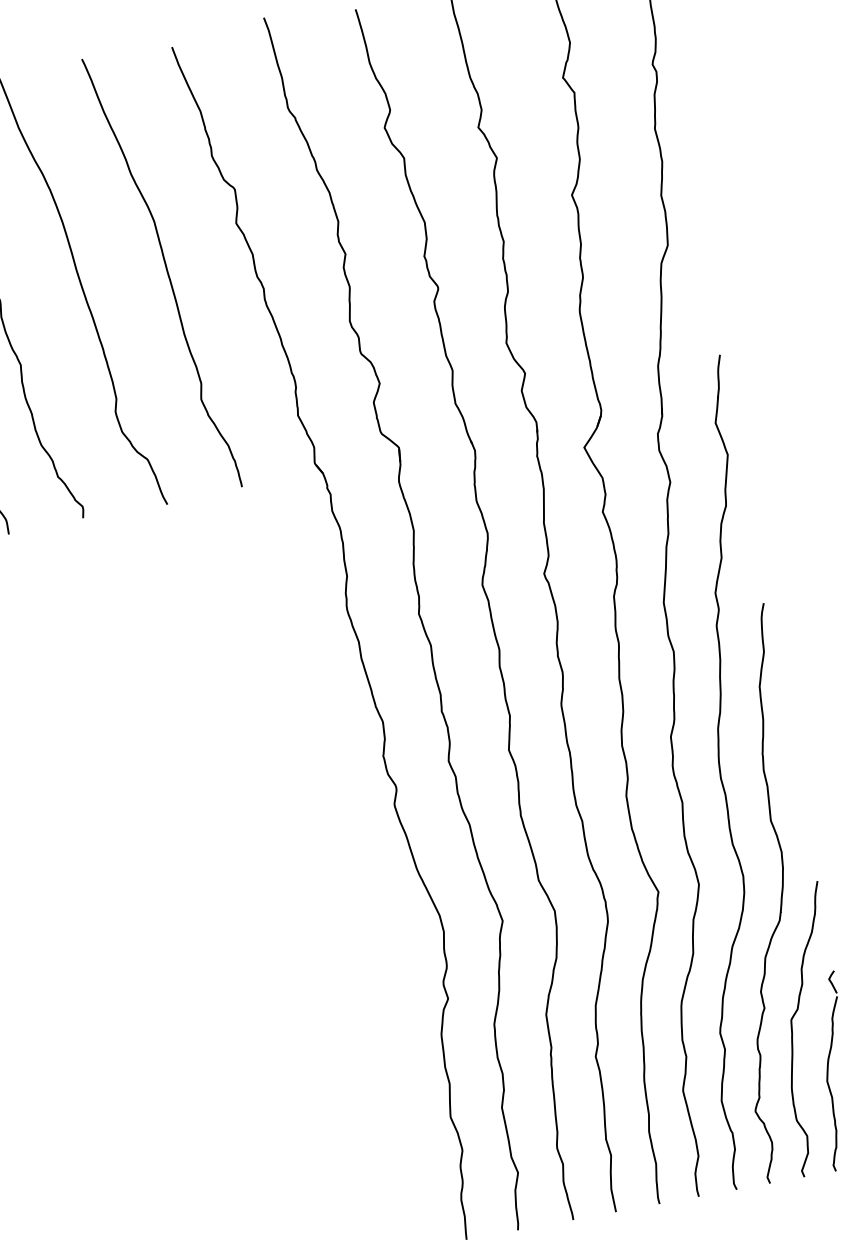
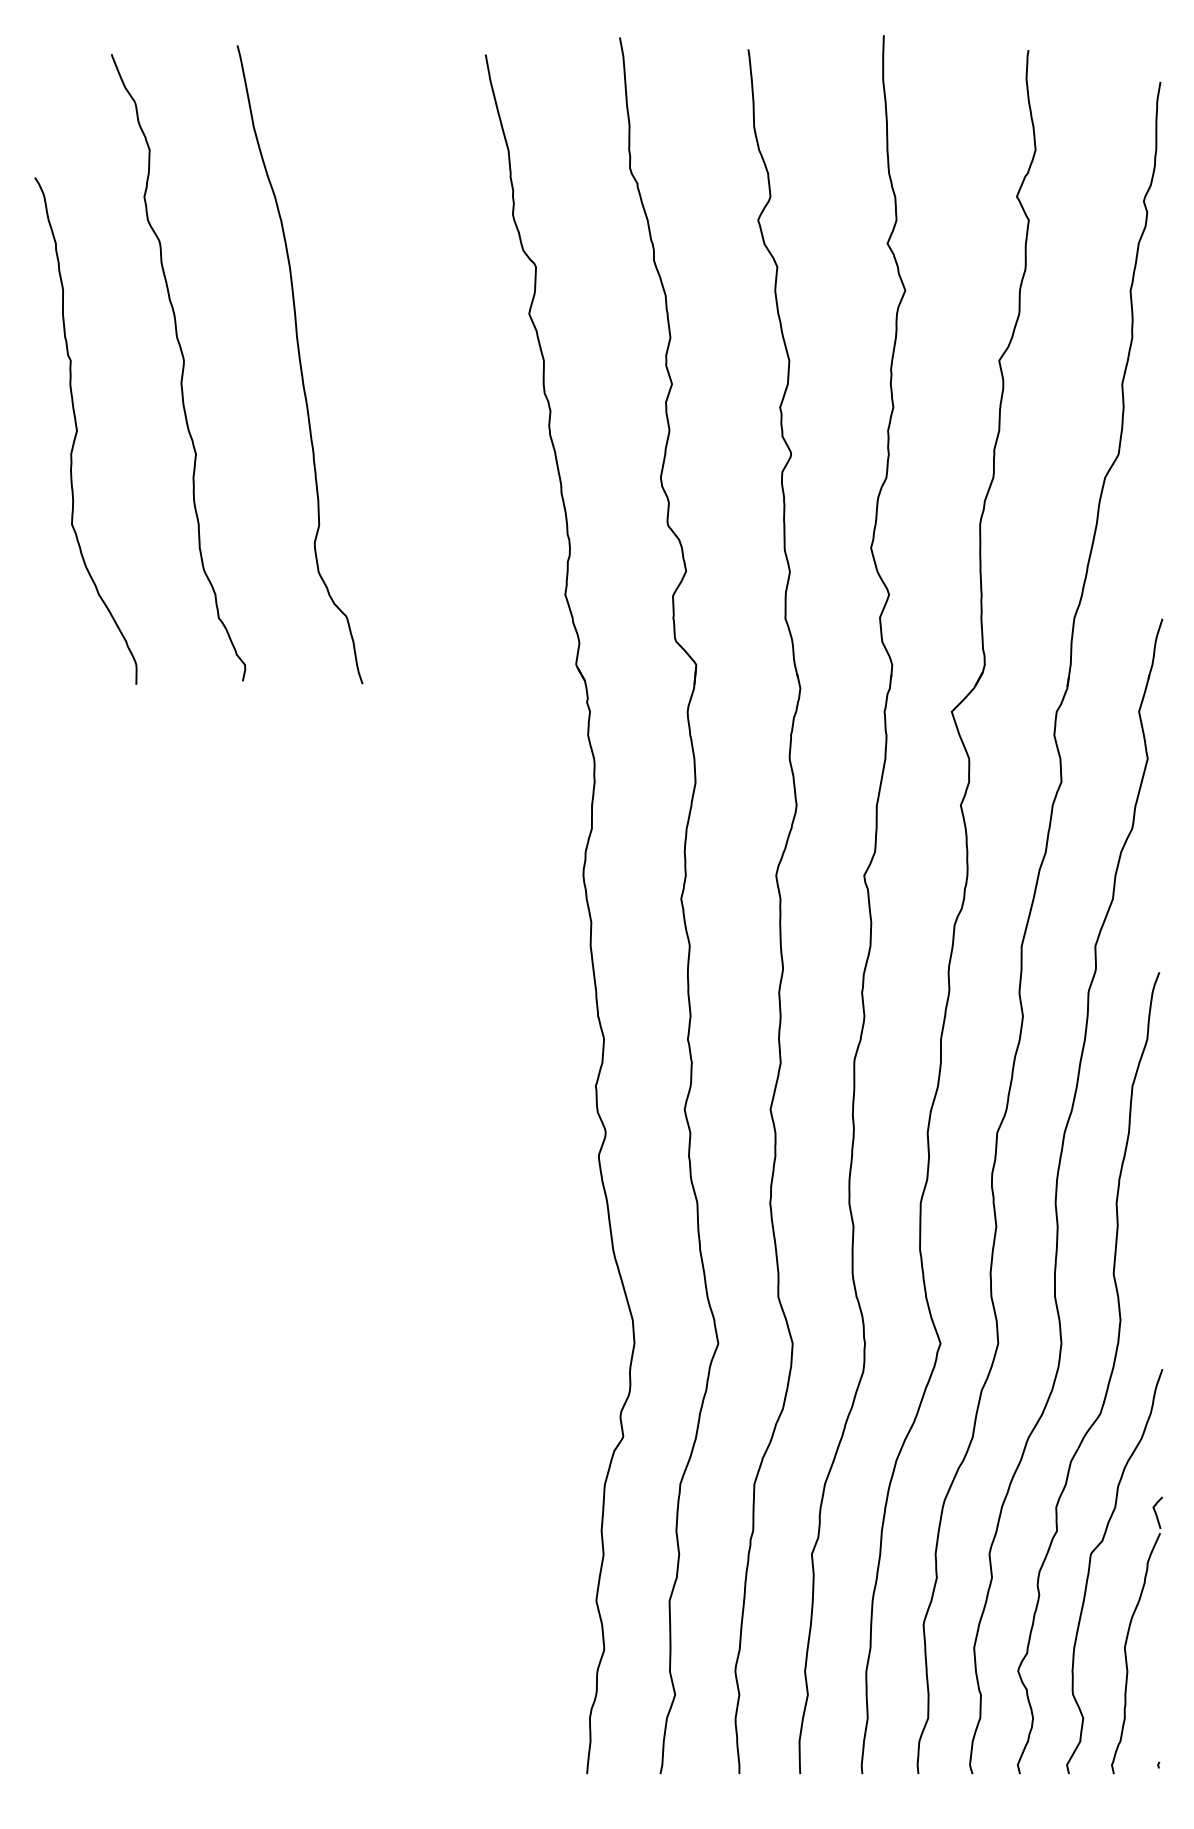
curve: (167, 272) -> (421, 363), removed

